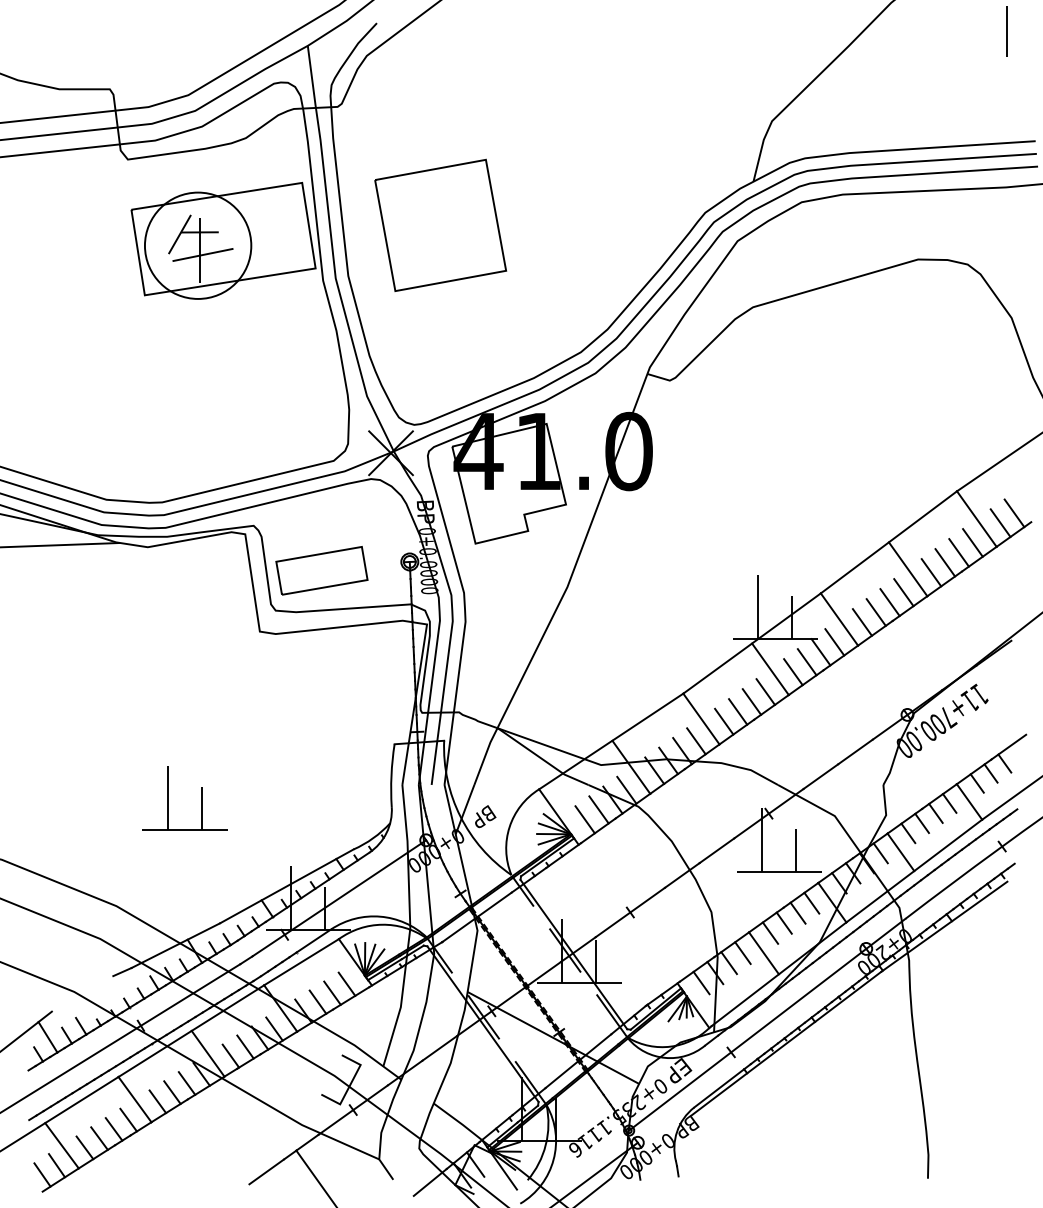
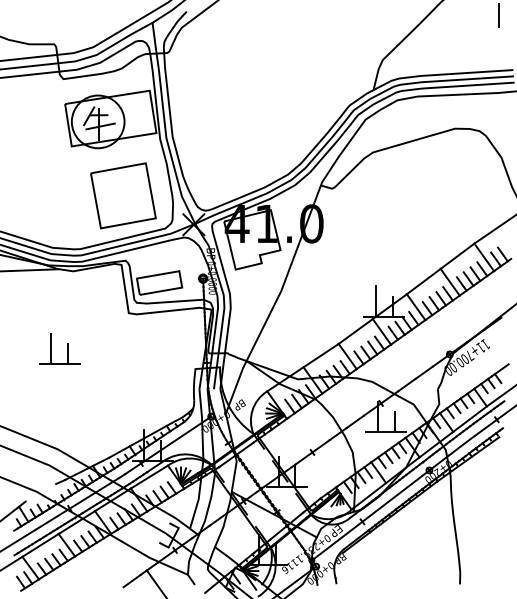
part: (440, 224) -> (123, 195), moved
part: (168, 797) -> (51, 348), moved

